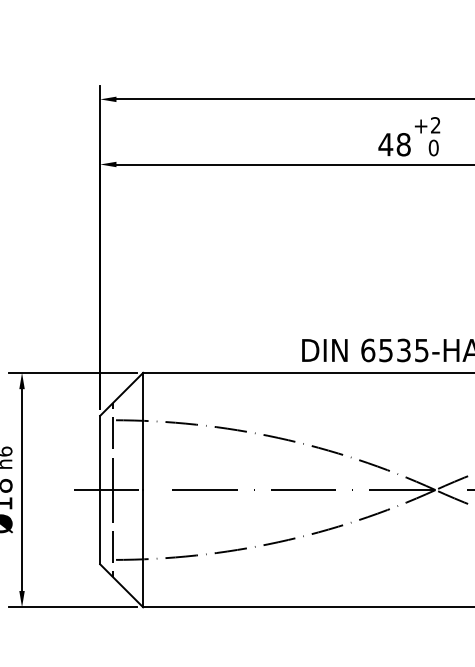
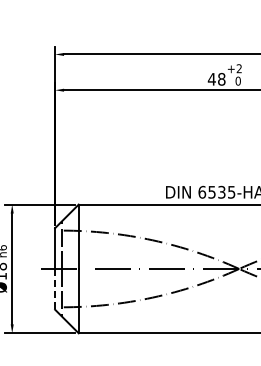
line: (100, 527) -> (55, 289), solid -> dashed

